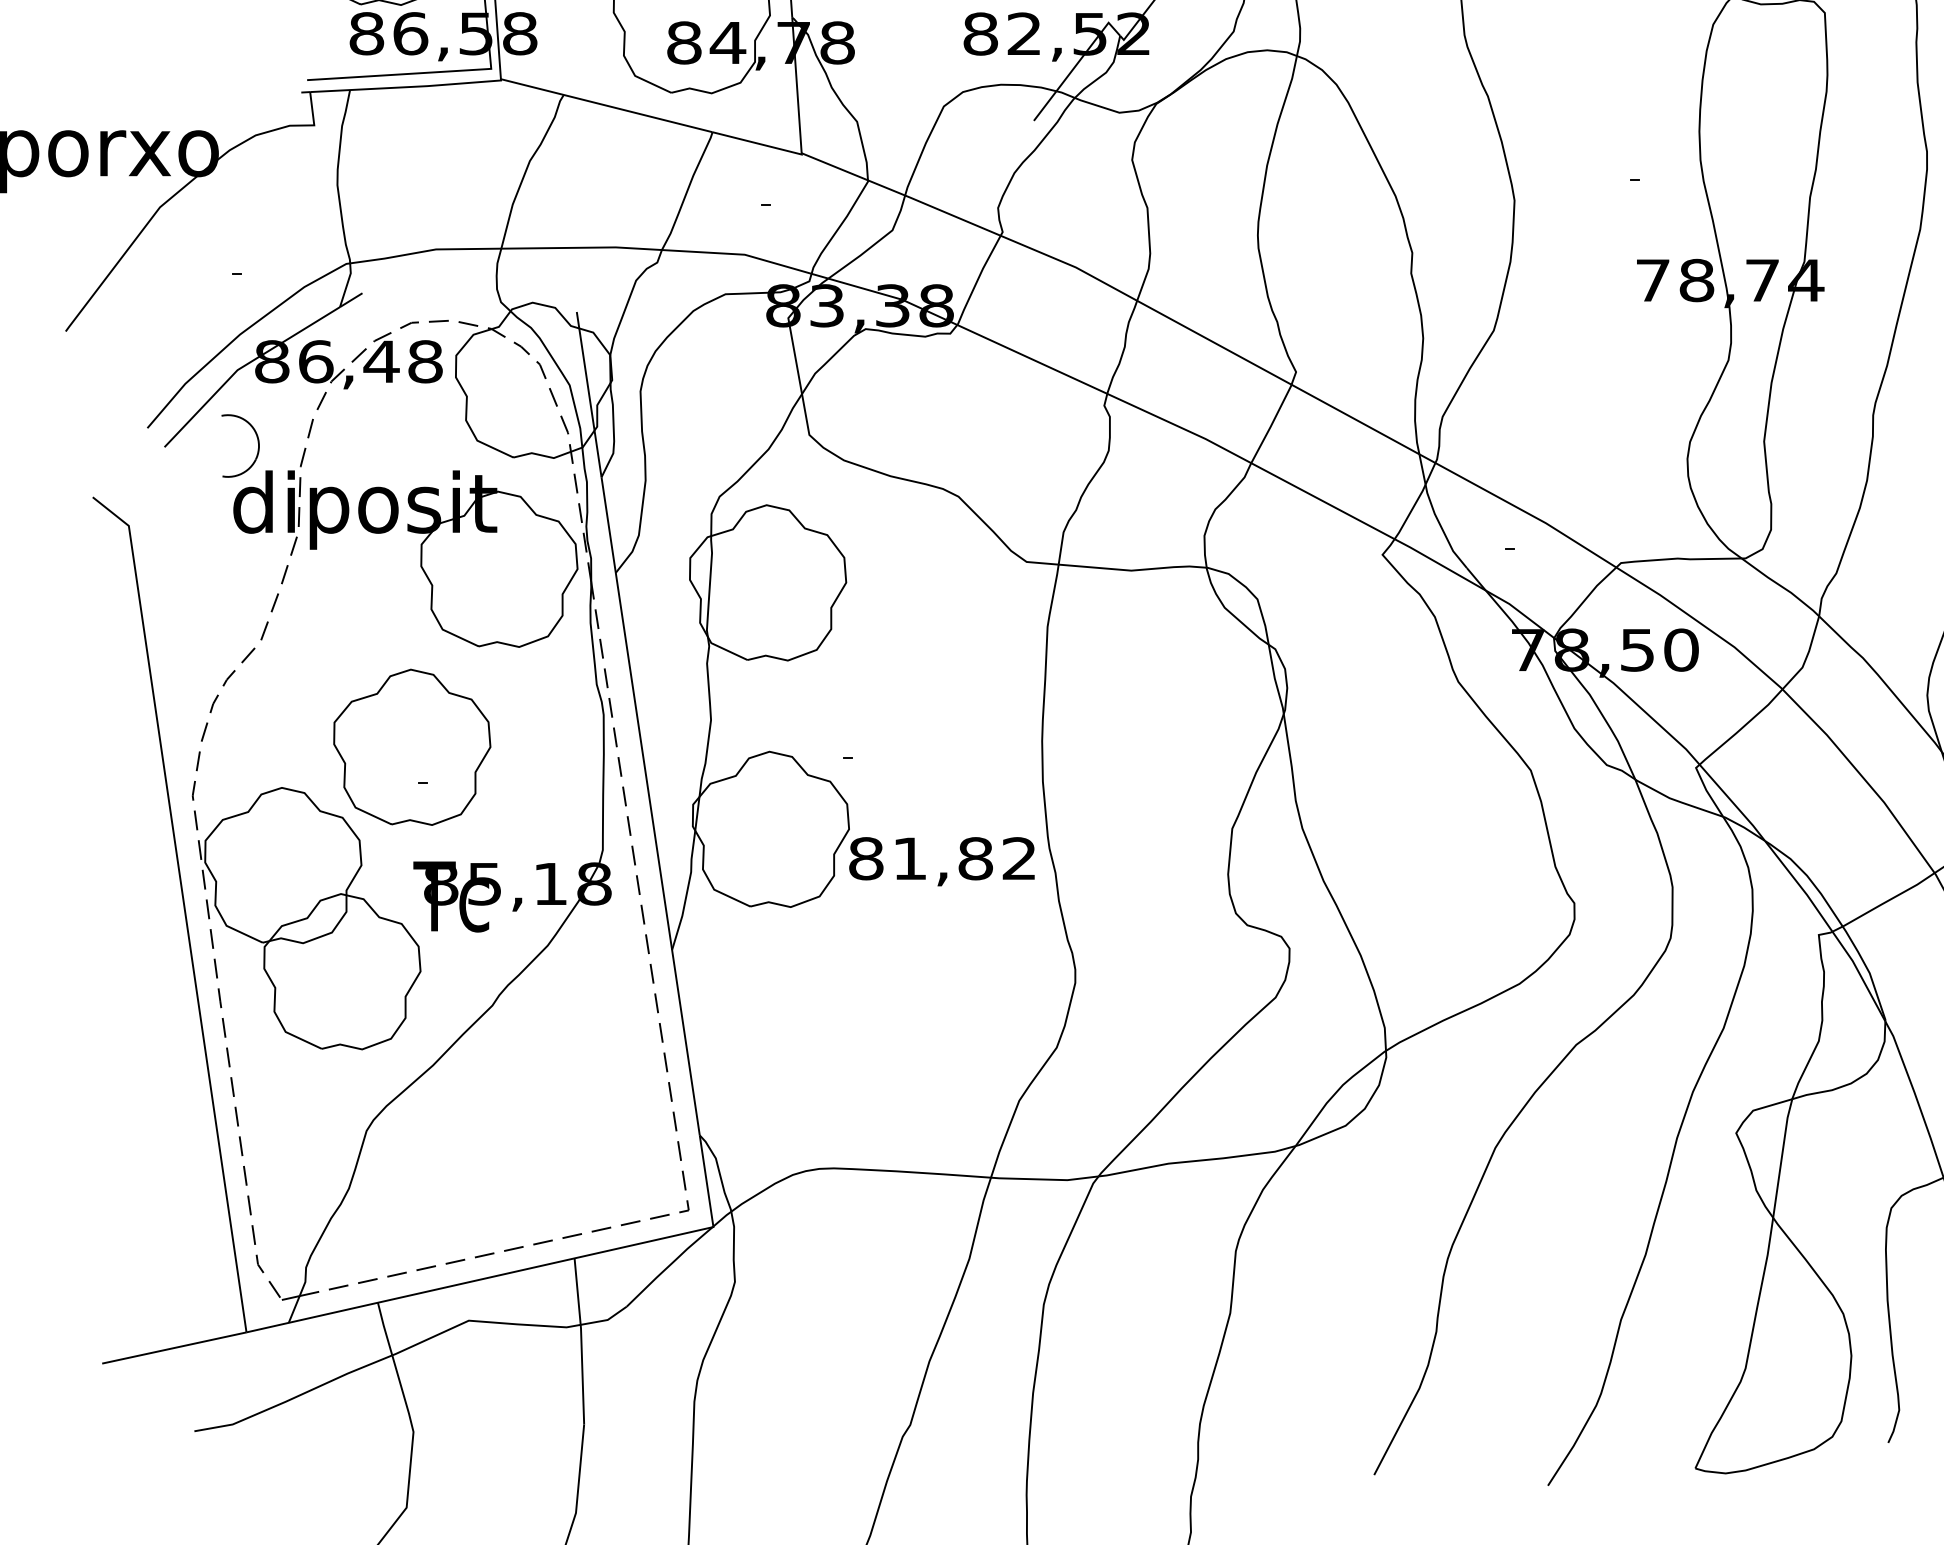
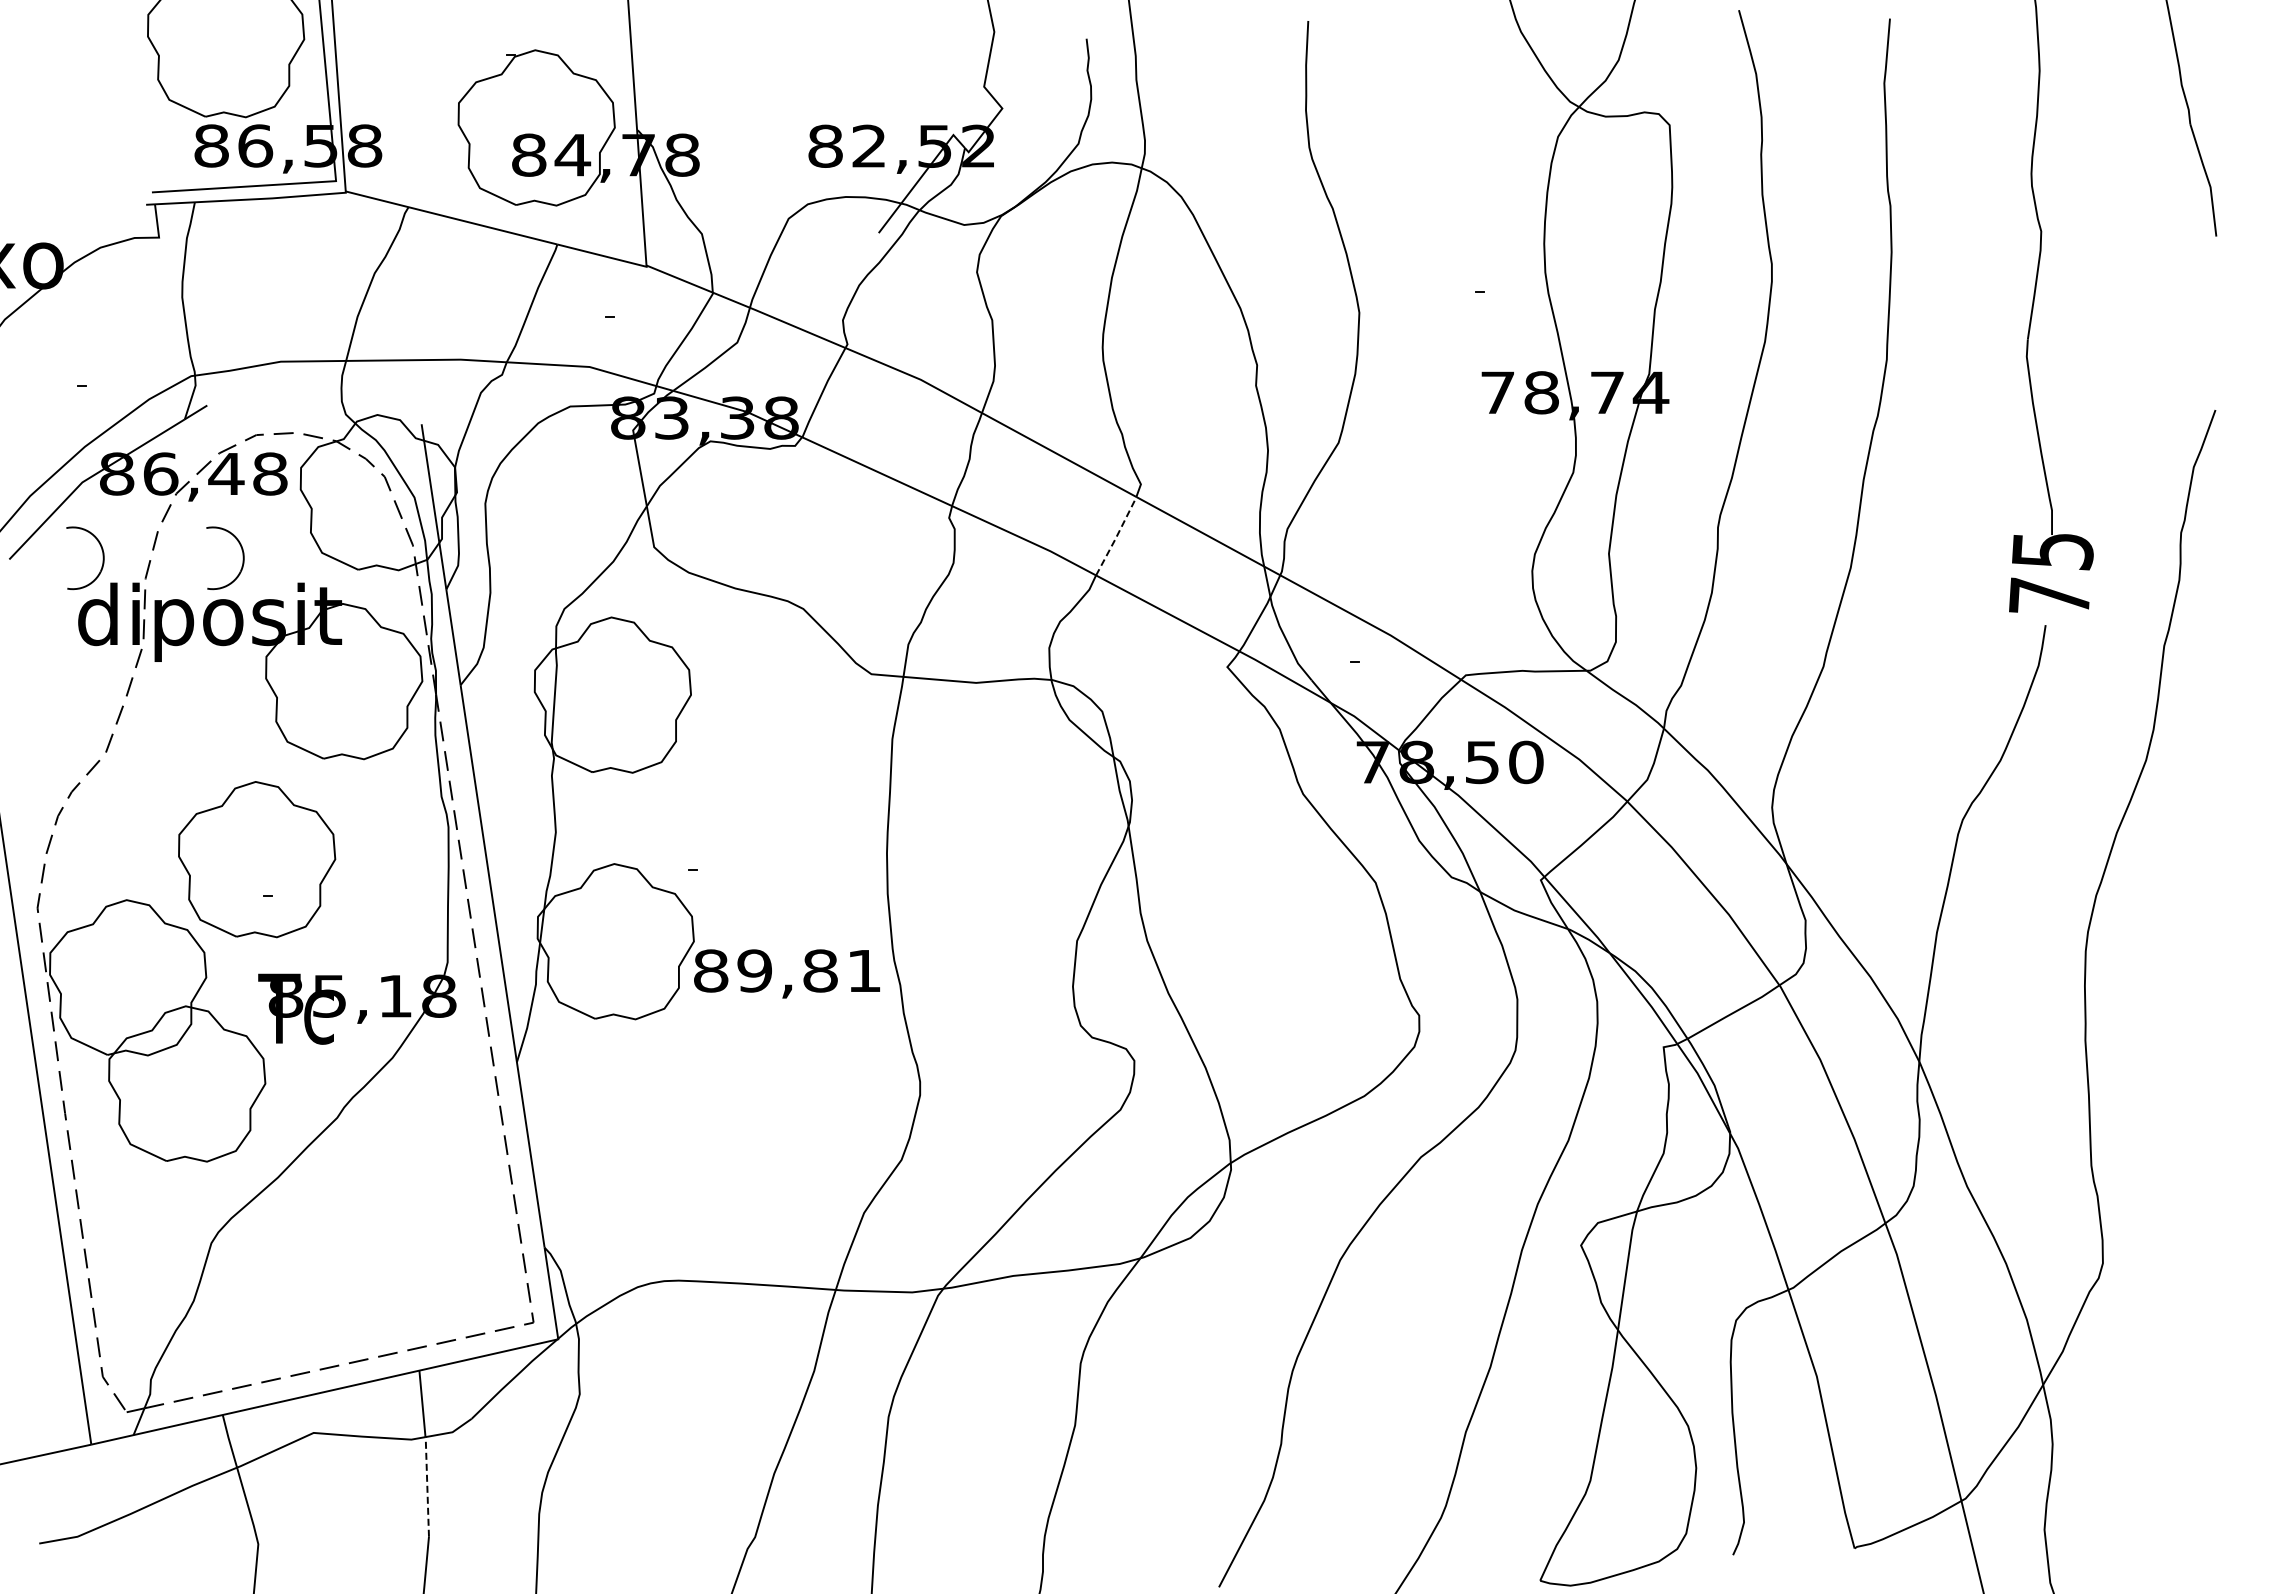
line: (1272, 423) -> (1117, 535), solid -> dashed
part: (397, 446) -> (242, 558), added
text: (963, 858) -> (808, 970), 81,82 -> 89,81
line: (582, 1374) -> (427, 1486), solid -> dashed

